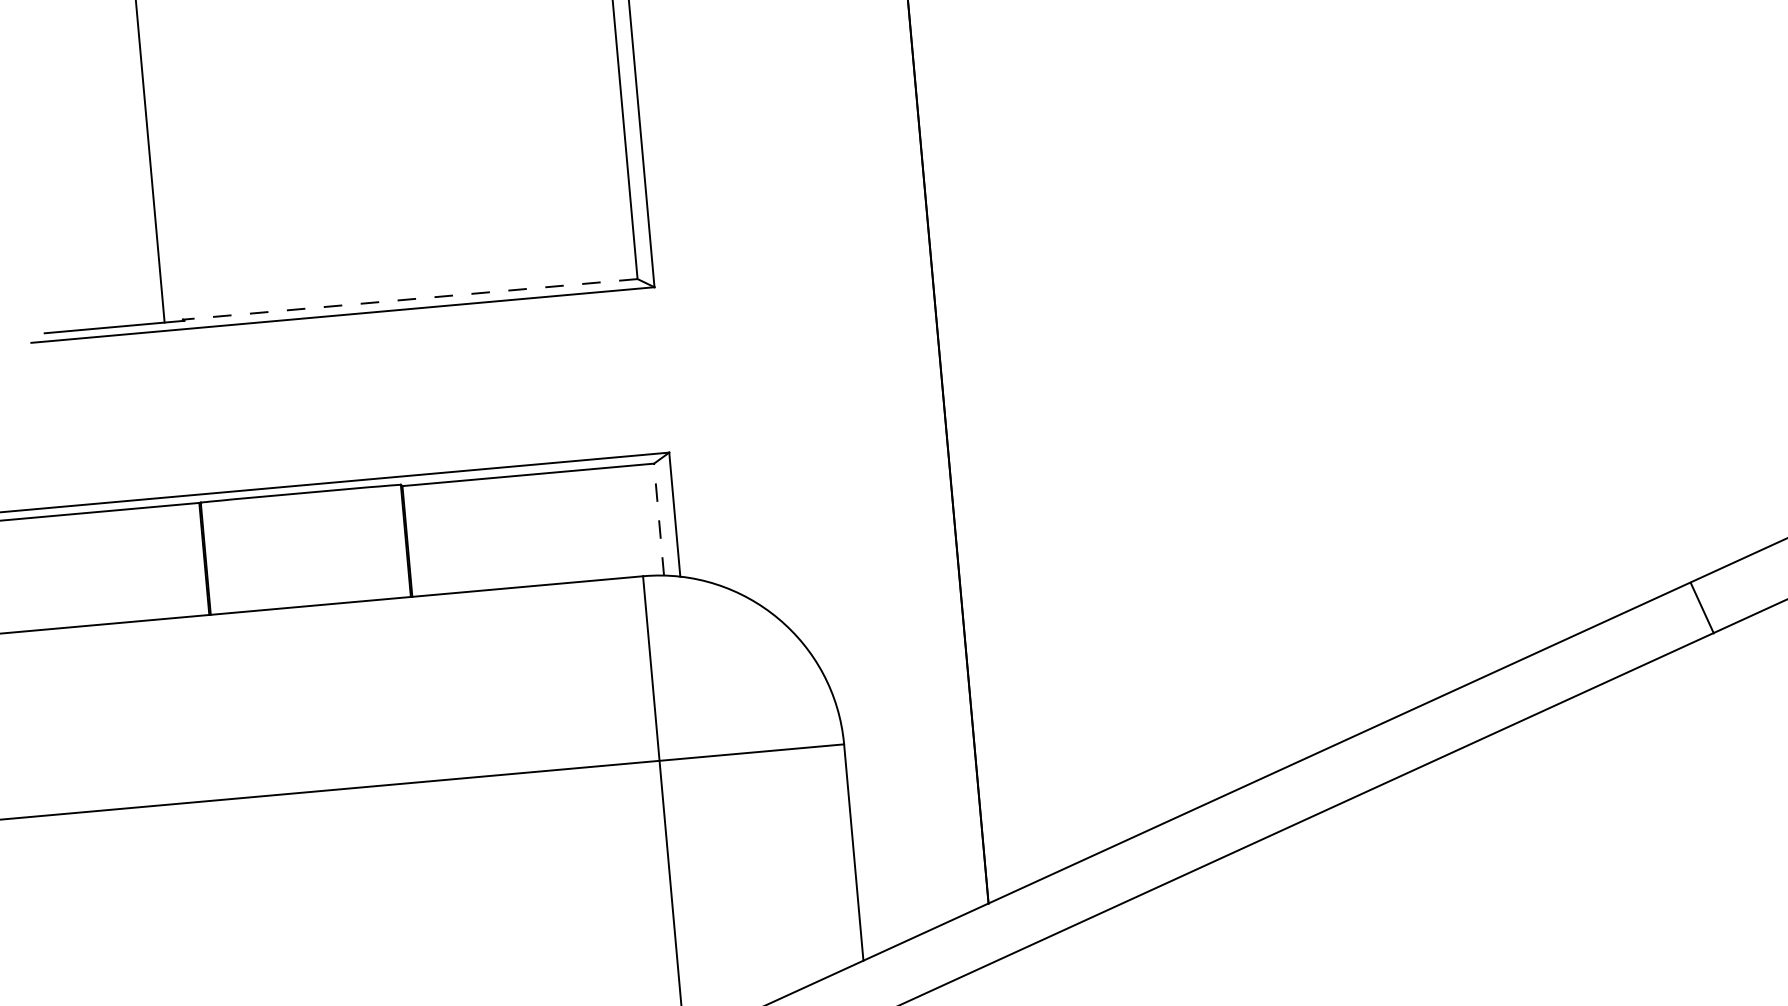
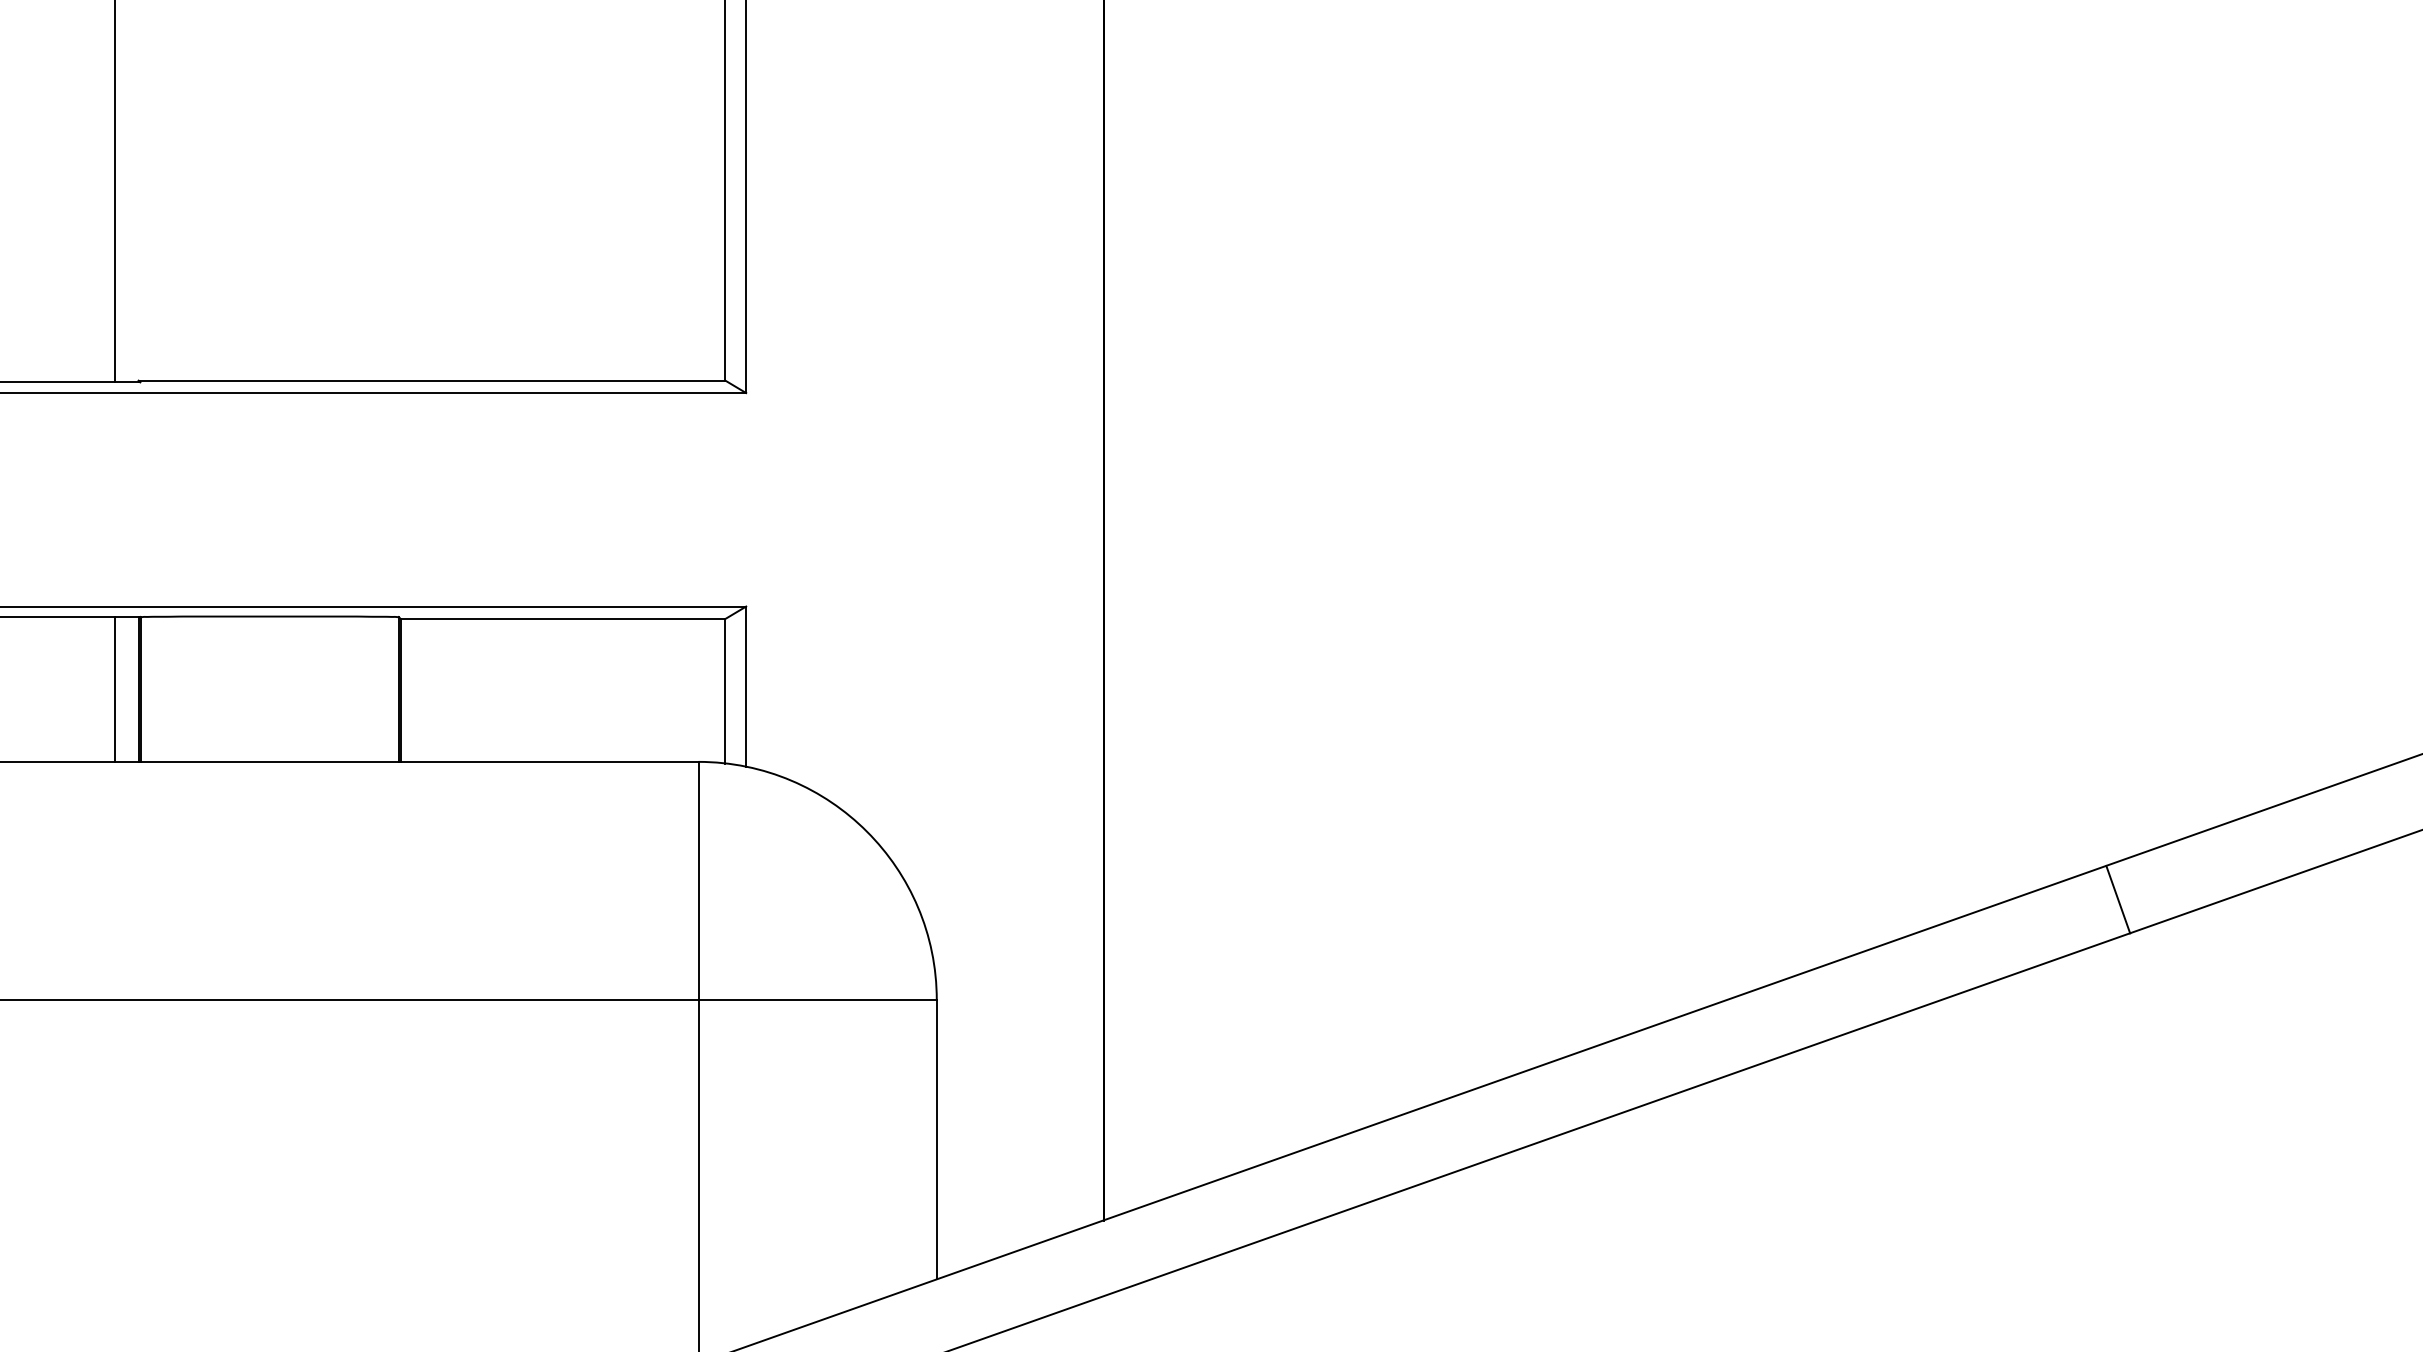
line: (409, 299) -> (431, 380), dashed -> solid
line: (659, 519) -> (725, 690), dashed -> solid
line: (185, 560) -> (114, 689), added
line: (1702, 607) -> (2118, 899), moved

